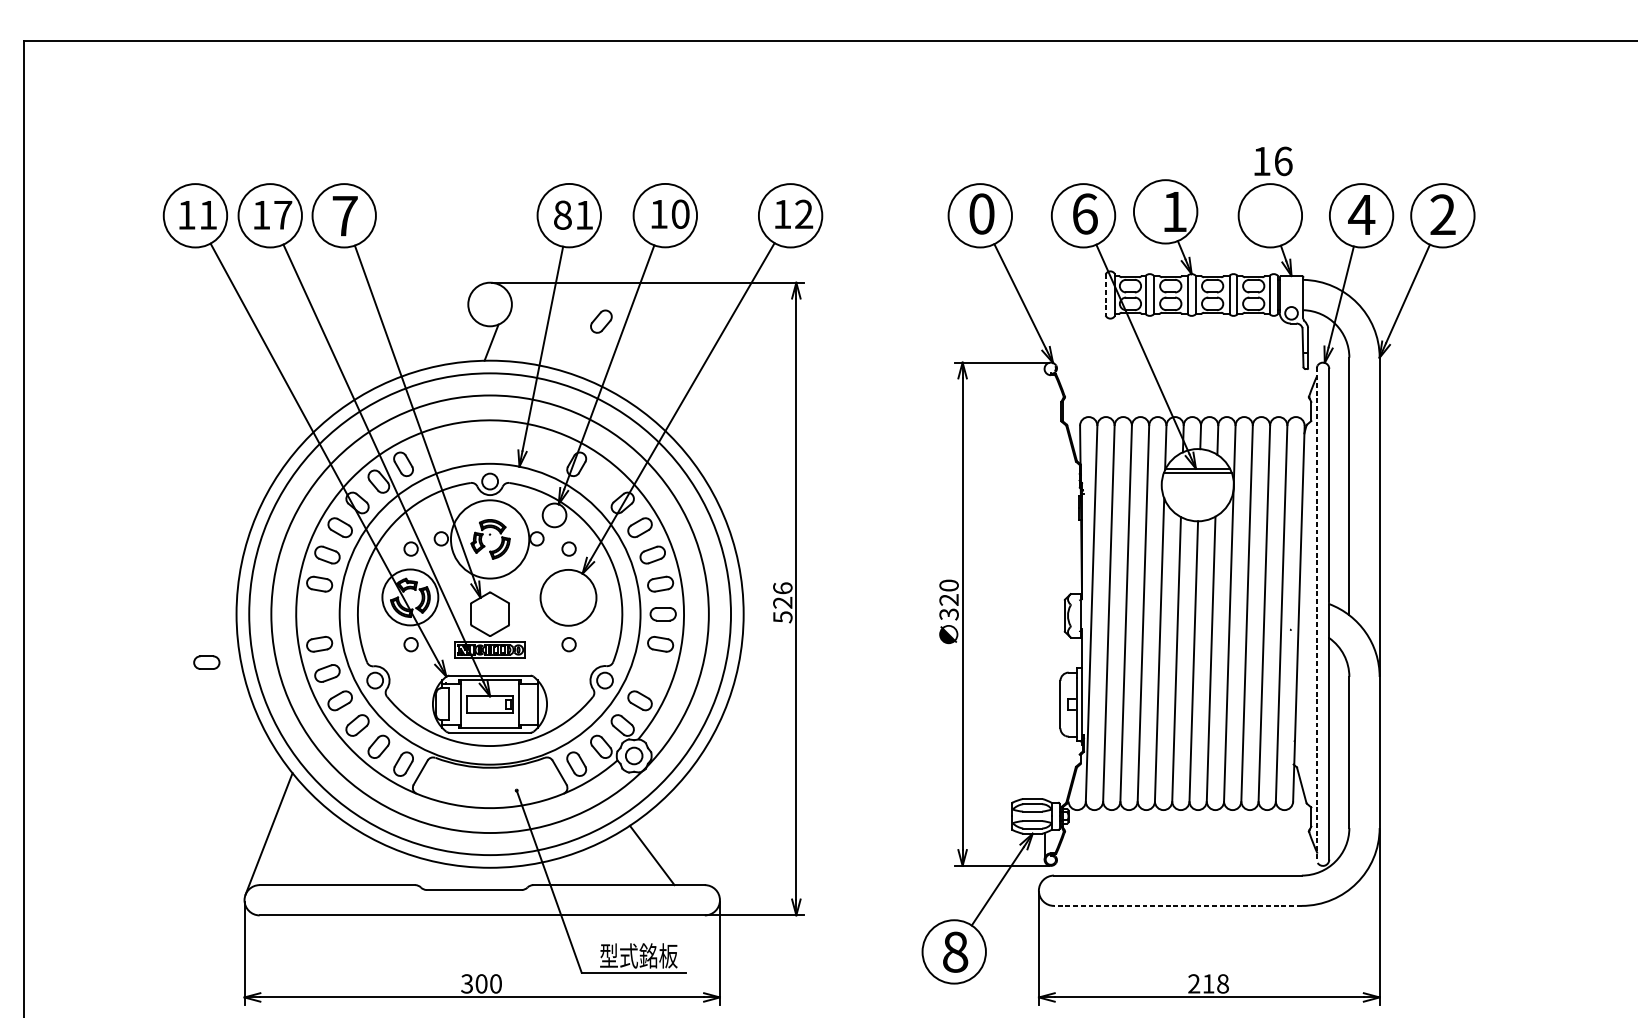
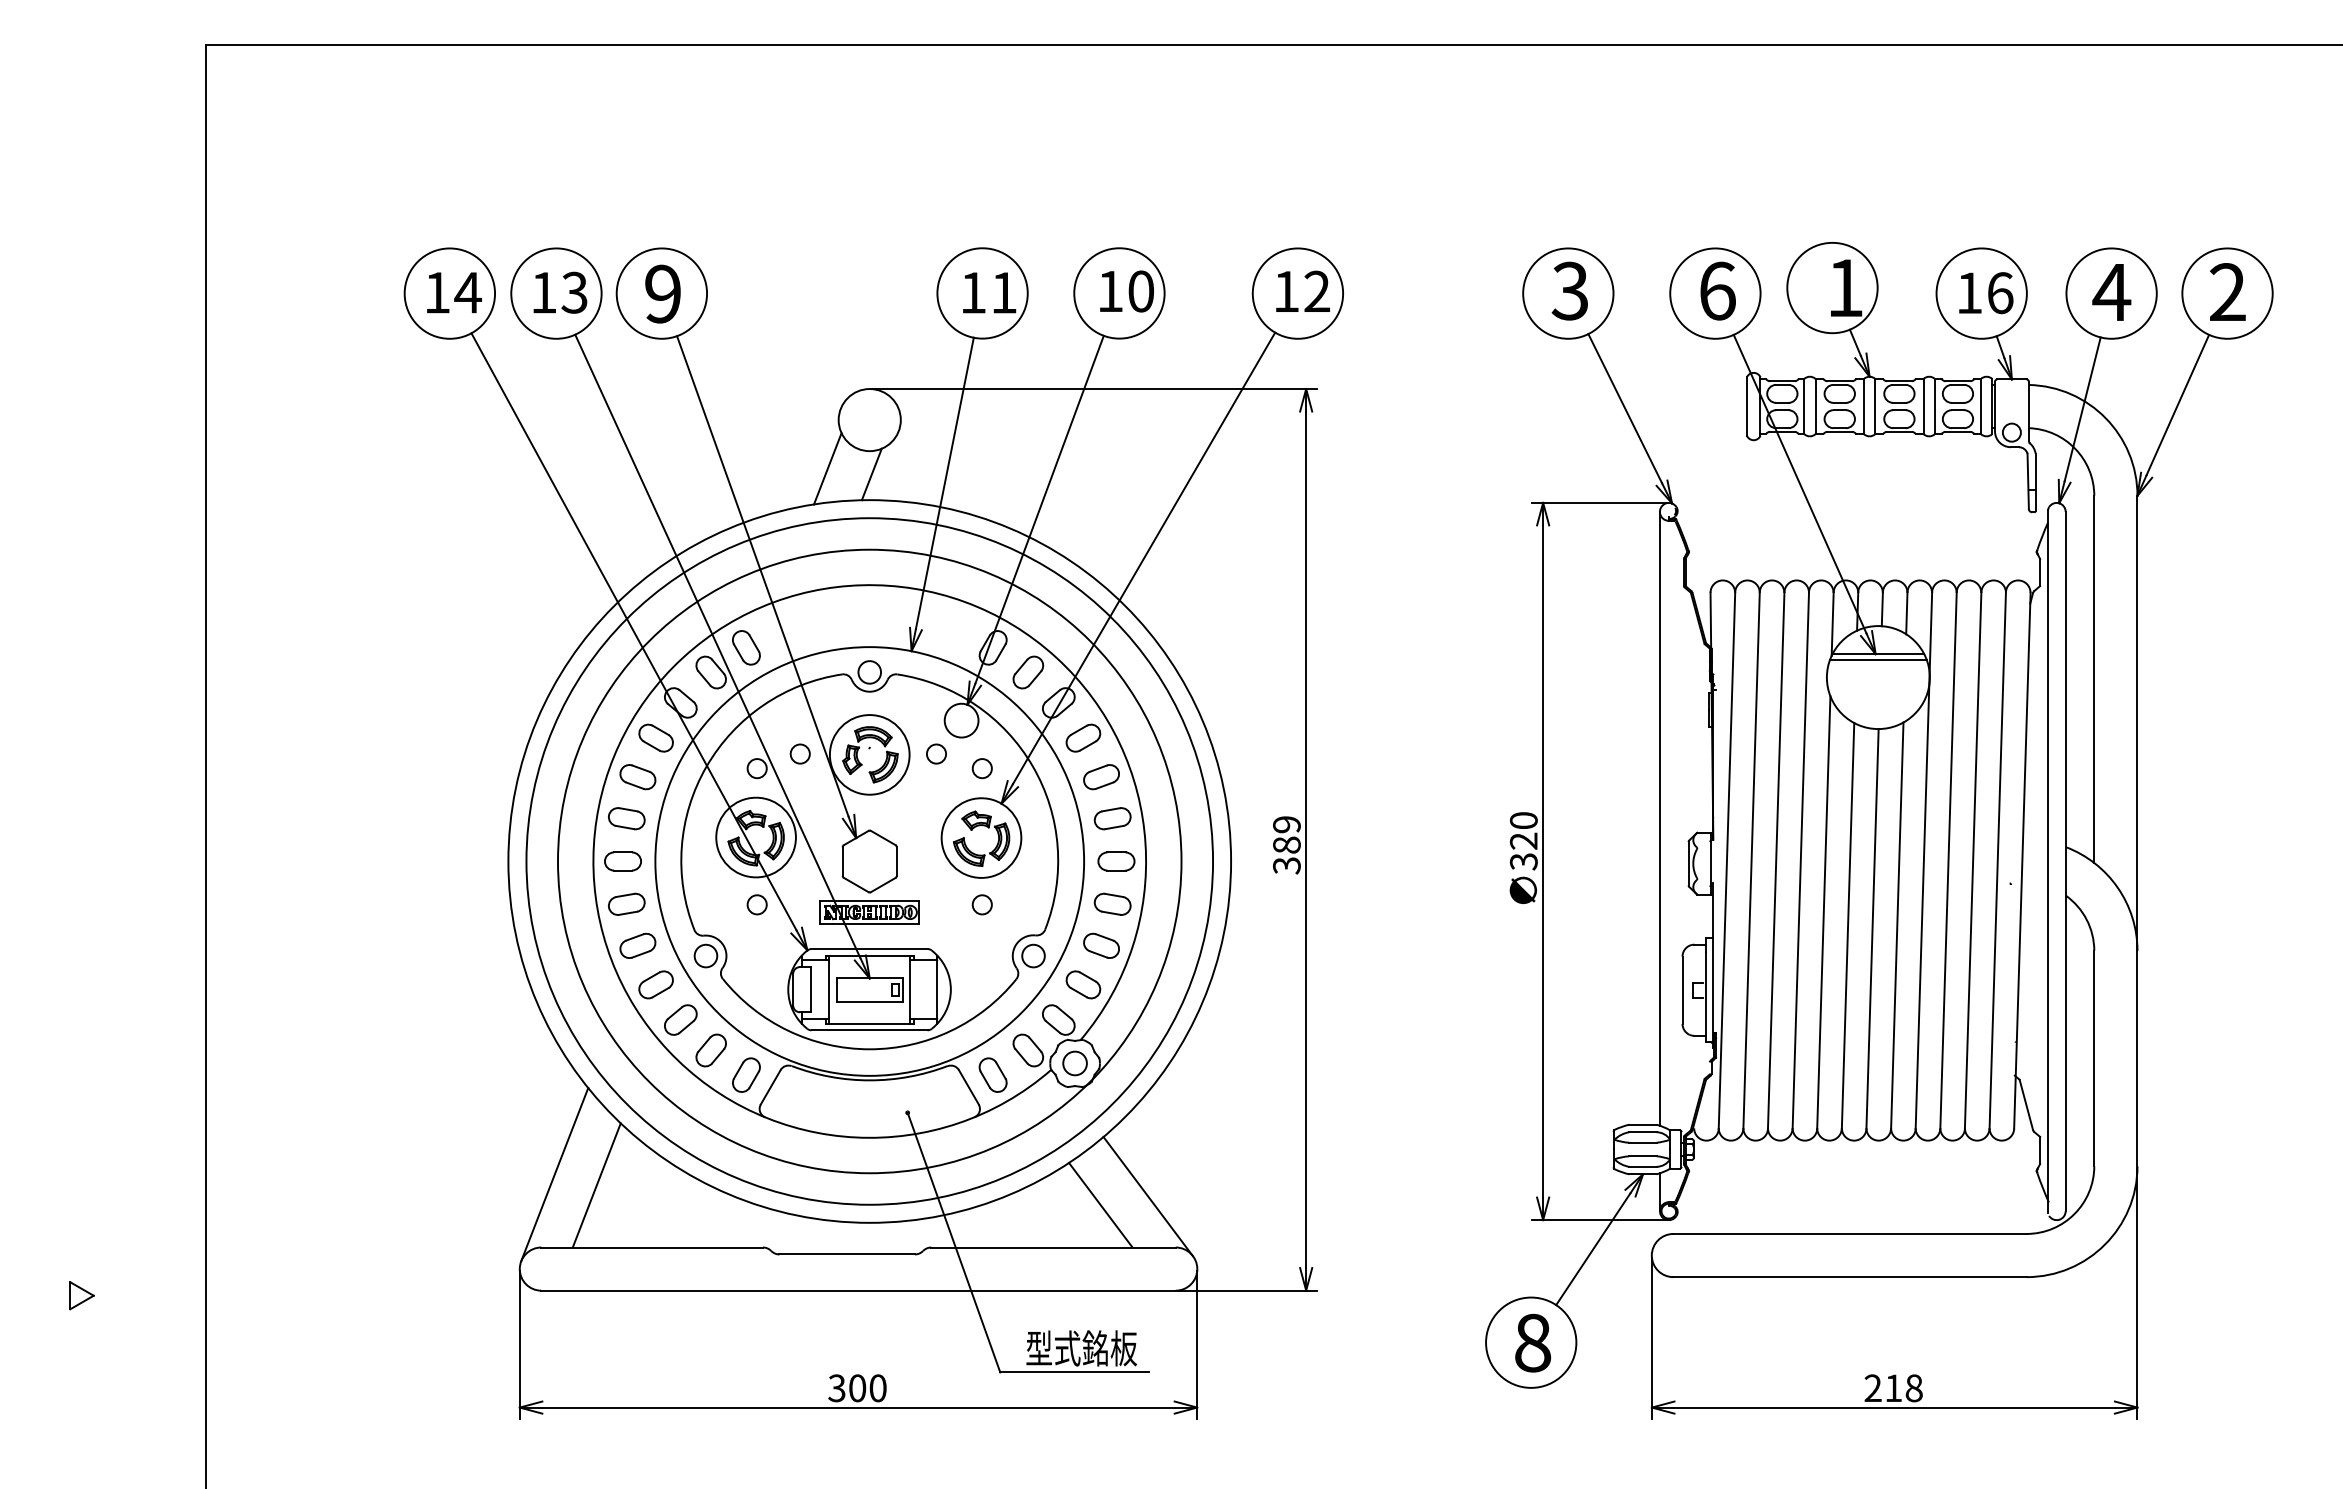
text: (1273, 161) -> (1986, 293), moved
text: (981, 213) -> (1569, 290), 0 -> 3
text: (207, 214) -> (467, 292), 11 -> 14
text: (282, 214) -> (574, 292), 17 -> 13
text: (562, 214) -> (973, 292), 81 -> 11
text: (345, 215) -> (663, 293), 7 -> 9
line: (1105, 295) -> (1746, 407), dashed -> solid
part: (601, 321) -> (1028, 672), moved
line: (460, 338) -> (827, 468), added
circle: (489, 539) -> (869, 754), size x0.71
line: (1044, 584) -> (1659, 818), added
part: (562, 591) -> (973, 829), added
text: (782, 603) -> (1286, 845), 526 -> 389
line: (1316, 614) -> (2047, 861), dashed -> solid
part: (206, 662) -> (622, 861), moved
part: (652, 673) -> (1101, 945), added
line: (298, 841) -> (596, 1185), added
line: (685, 849) -> (1147, 1196), added
line: (1177, 906) -> (1849, 1277), dashed -> solid

